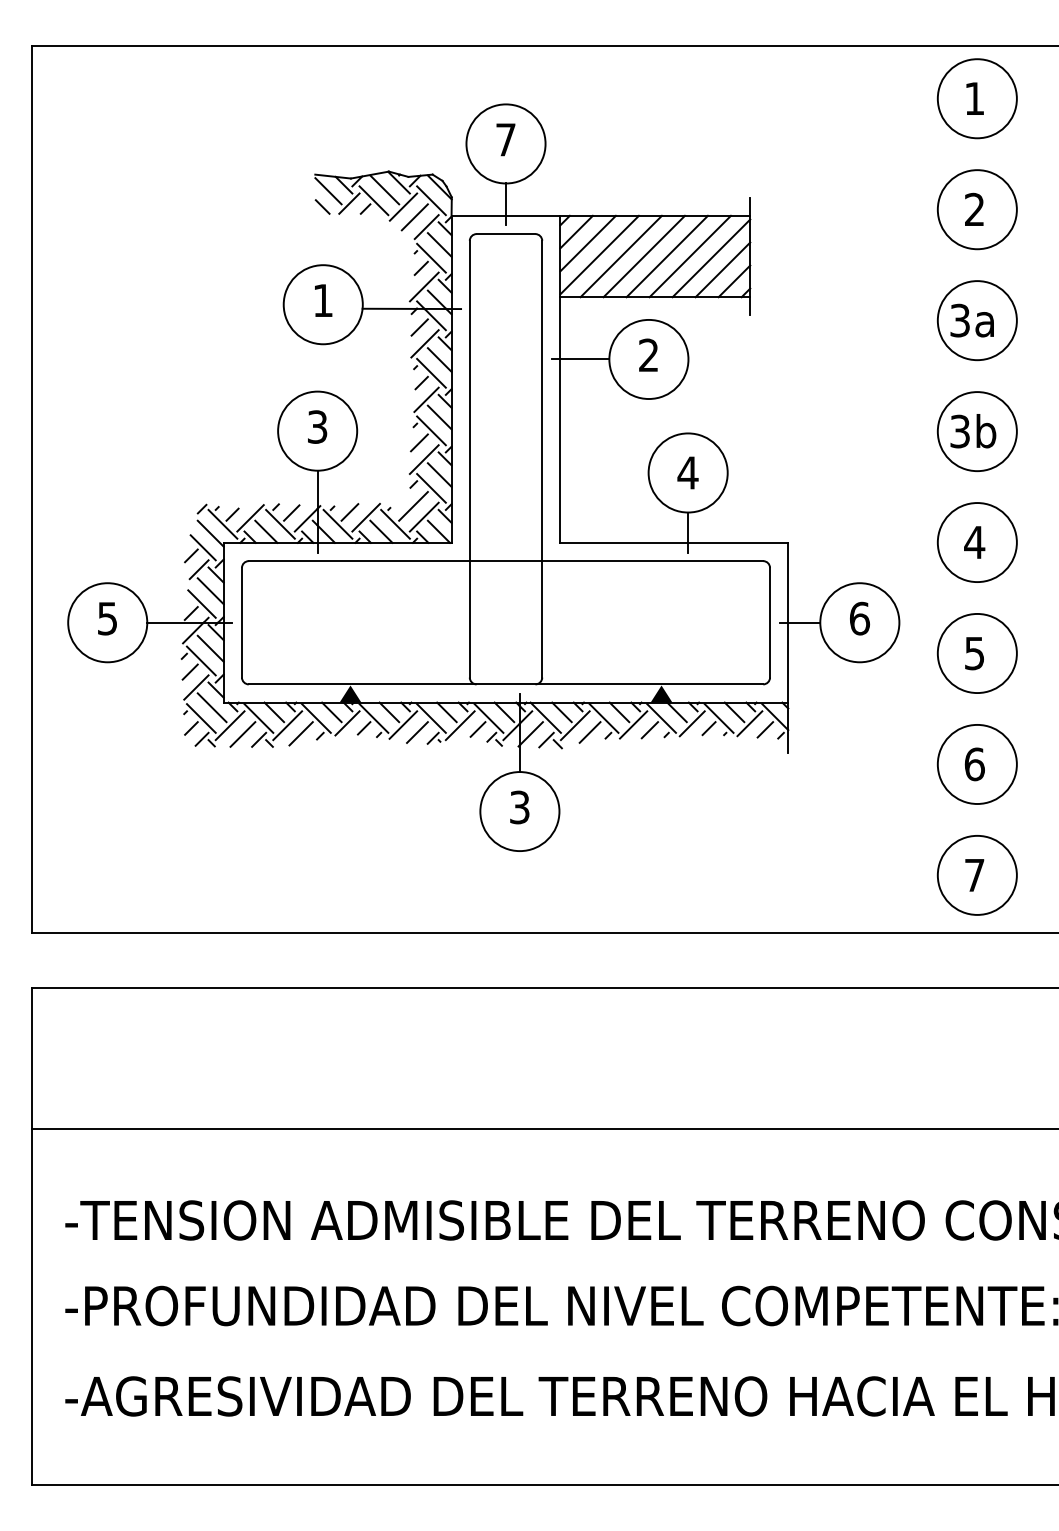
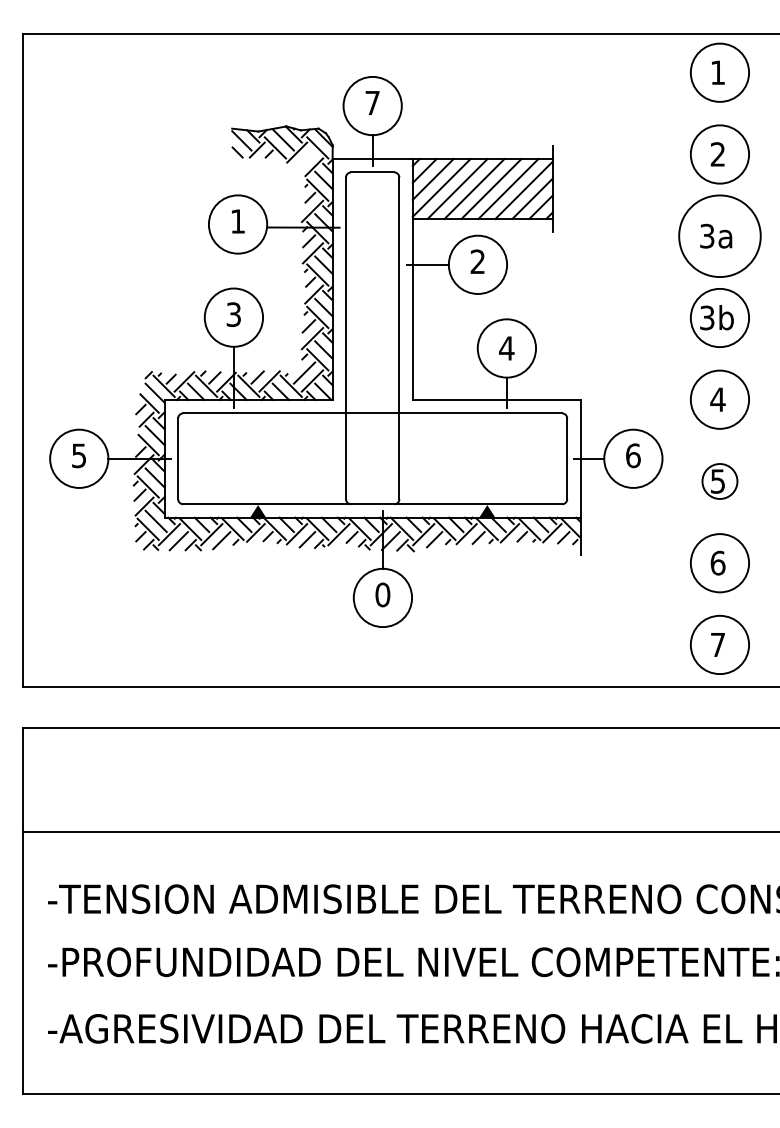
line: (414, 216) -> (305, 159), removed
circle: (976, 320) -> (719, 236), size x1.4
circle: (976, 653) -> (719, 481), size x0.6
text: (519, 806) -> (382, 594), 3 -> 0

